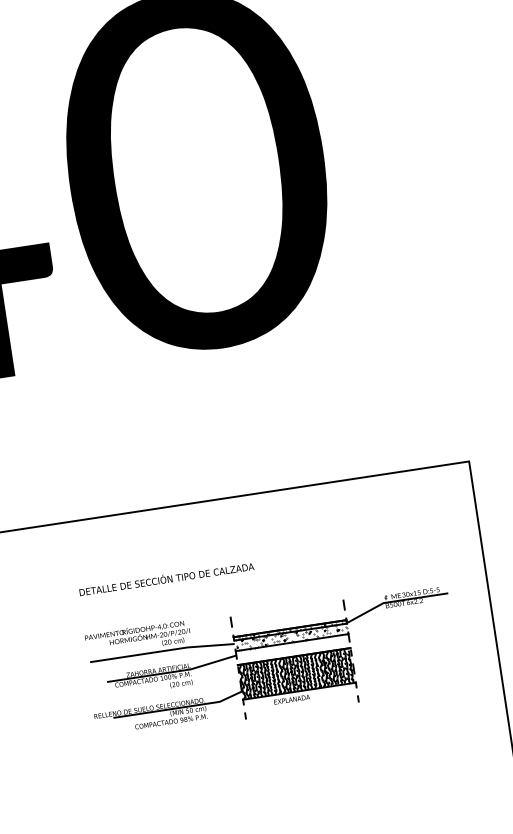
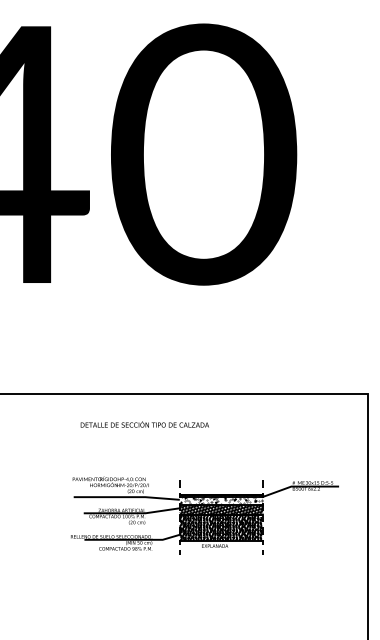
text: (166, 578) -> (144, 424), moved
hatch: (292, 650) -> (220, 510), added

